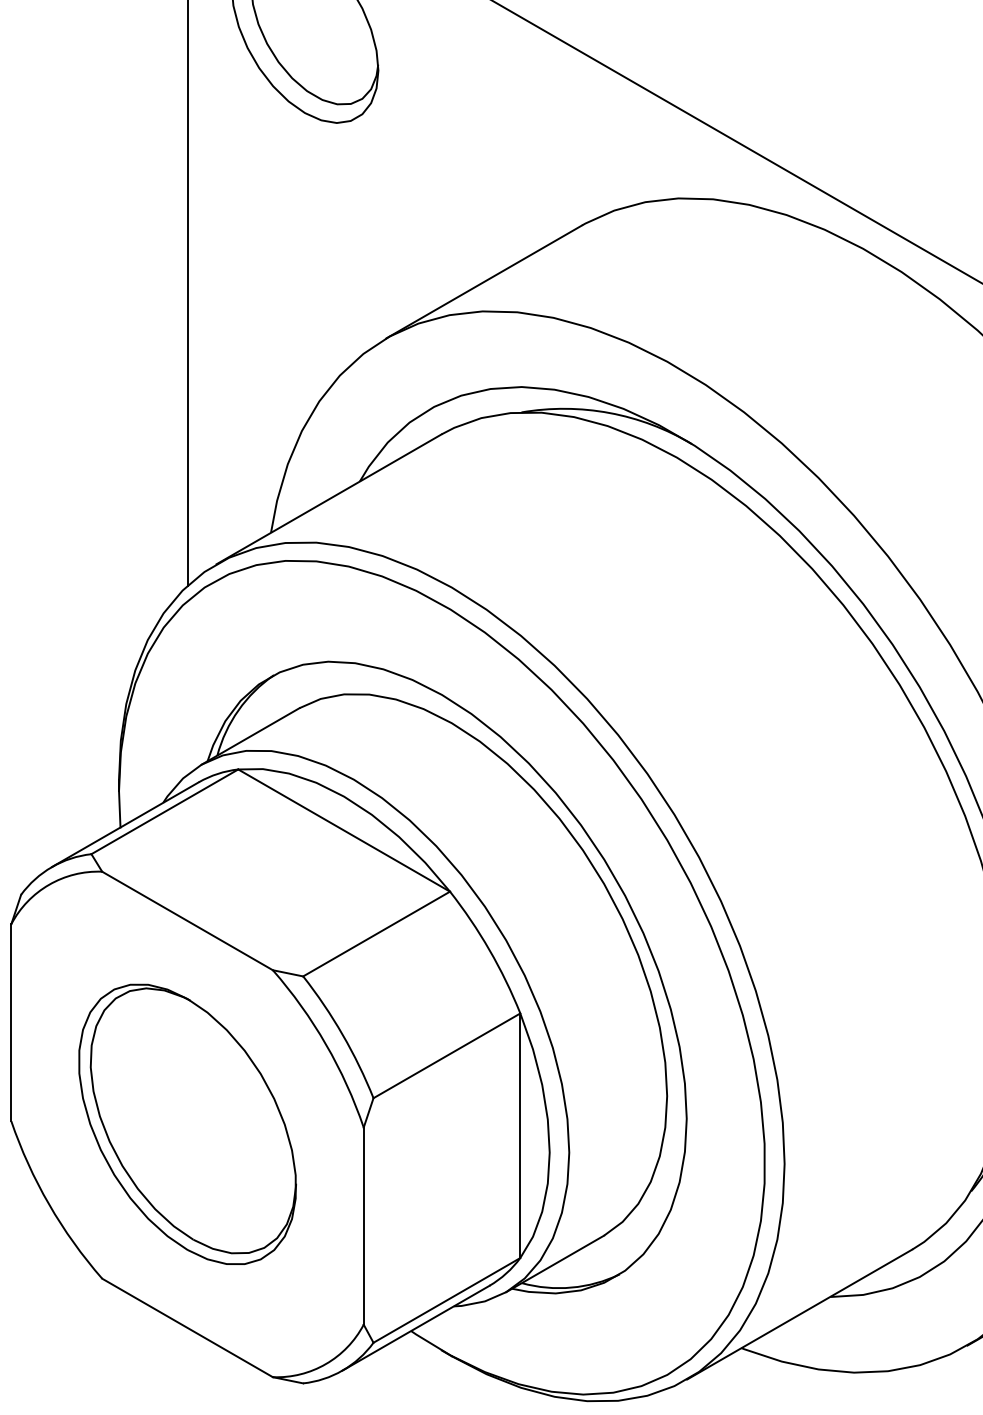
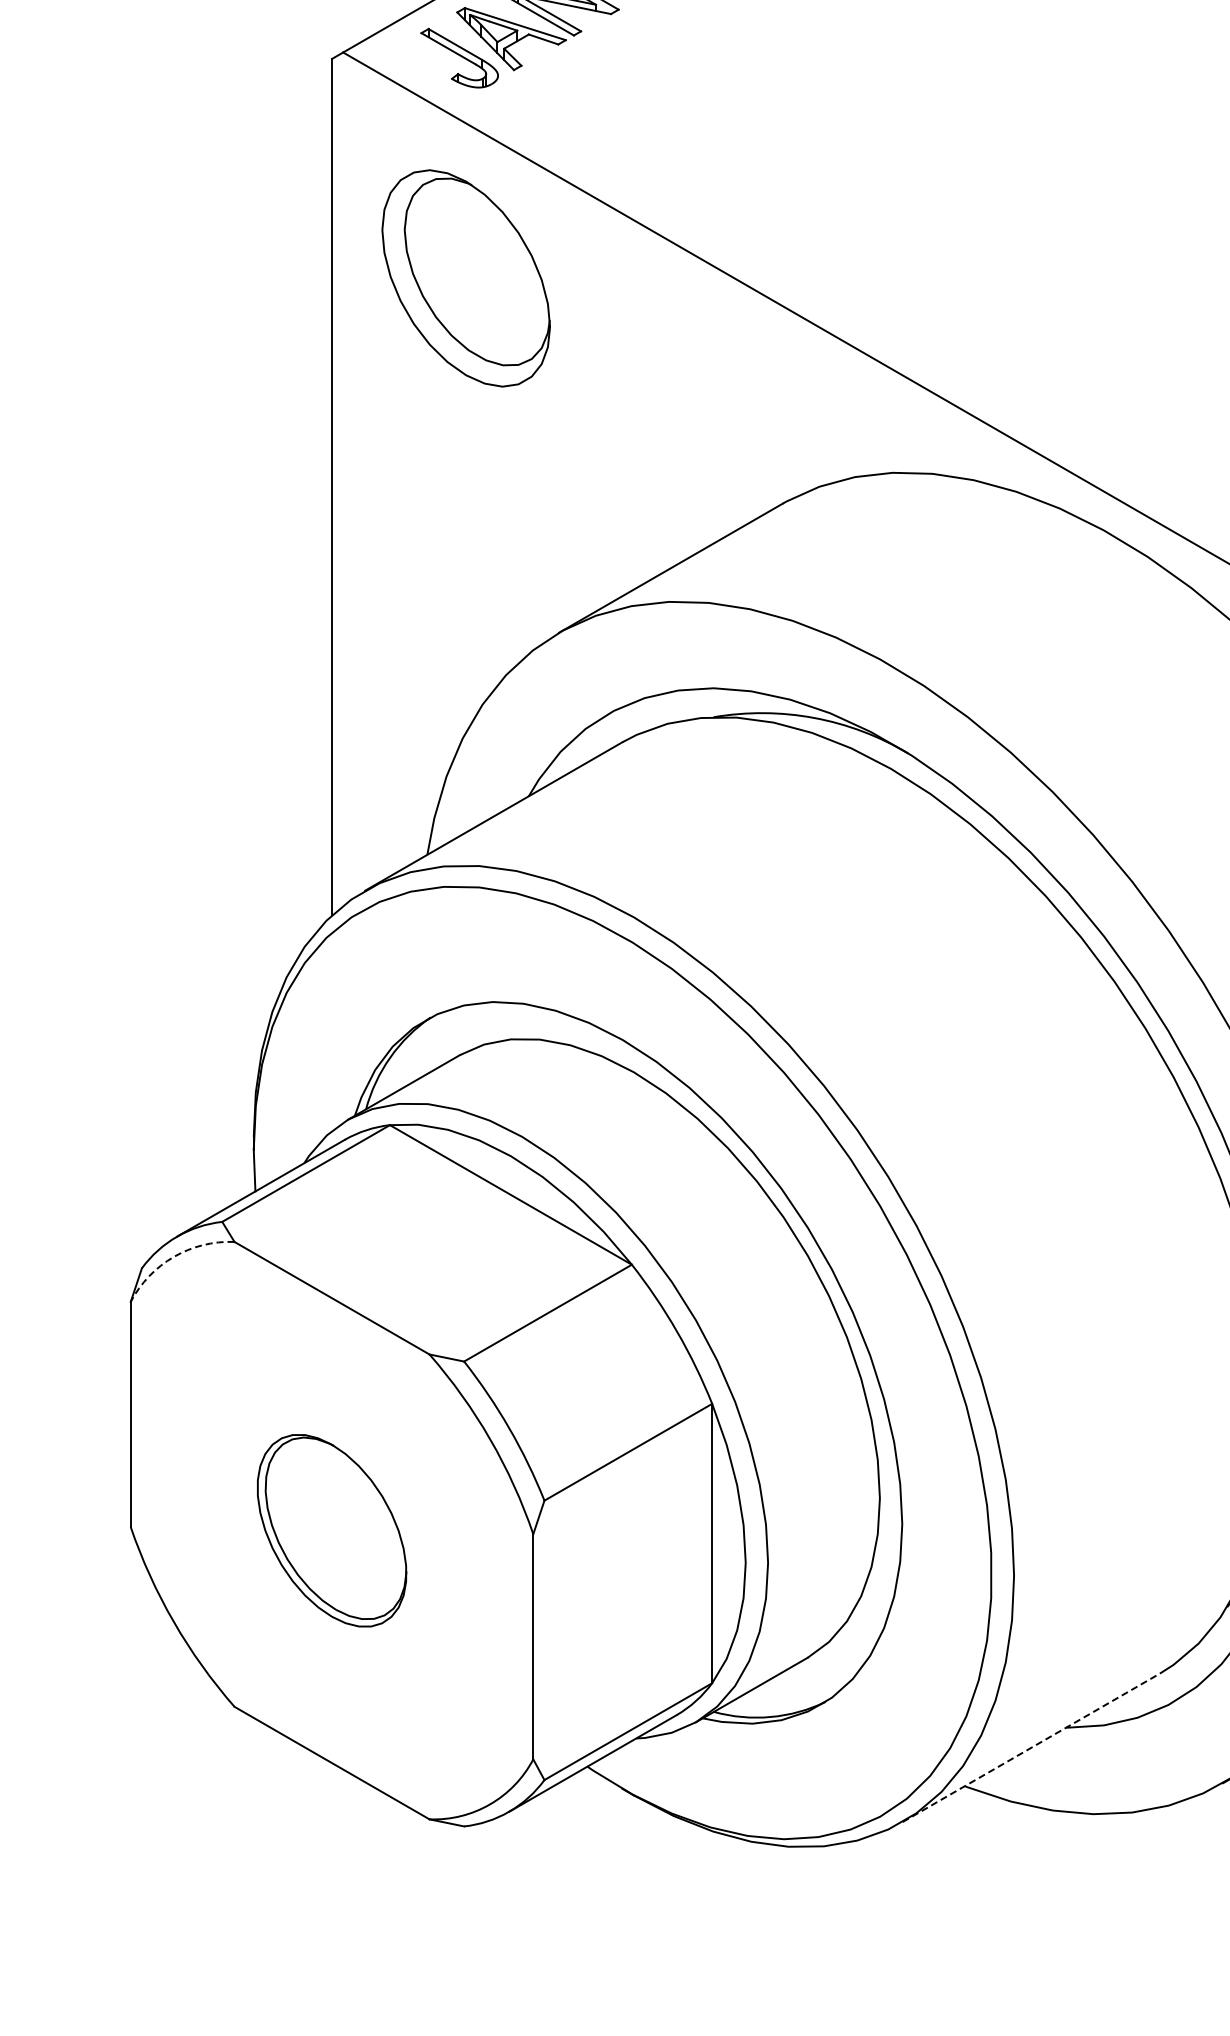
arc: (48, 884) -> (173, 1256), solid -> dashed
part: (187, 1124) -> (331, 1530), size x0.6
line: (799, 1314) -> (1031, 1747), solid -> dashed

